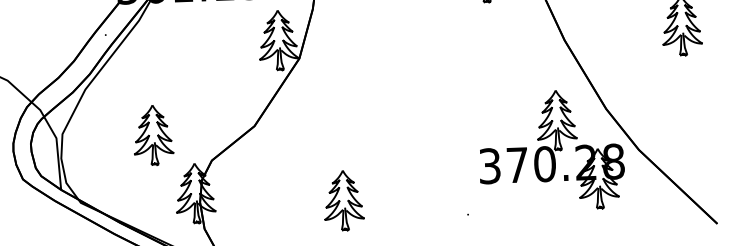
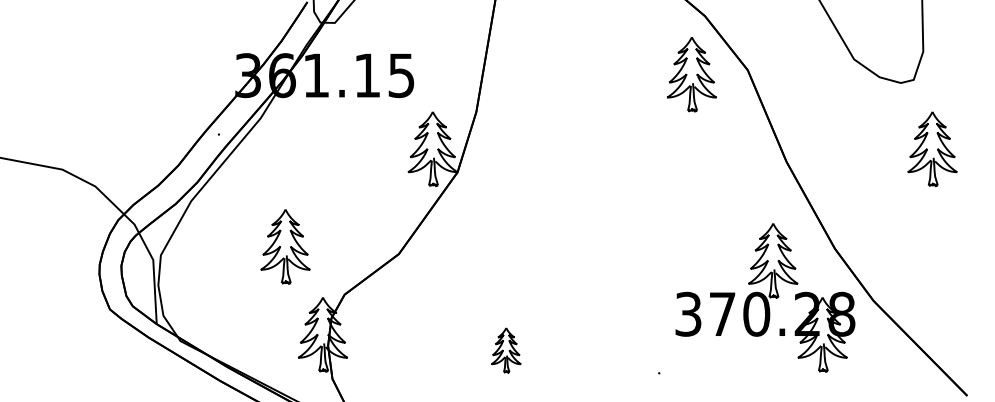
part: (153, 135) -> (285, 246), moved
part: (344, 200) -> (506, 350), size x0.6

